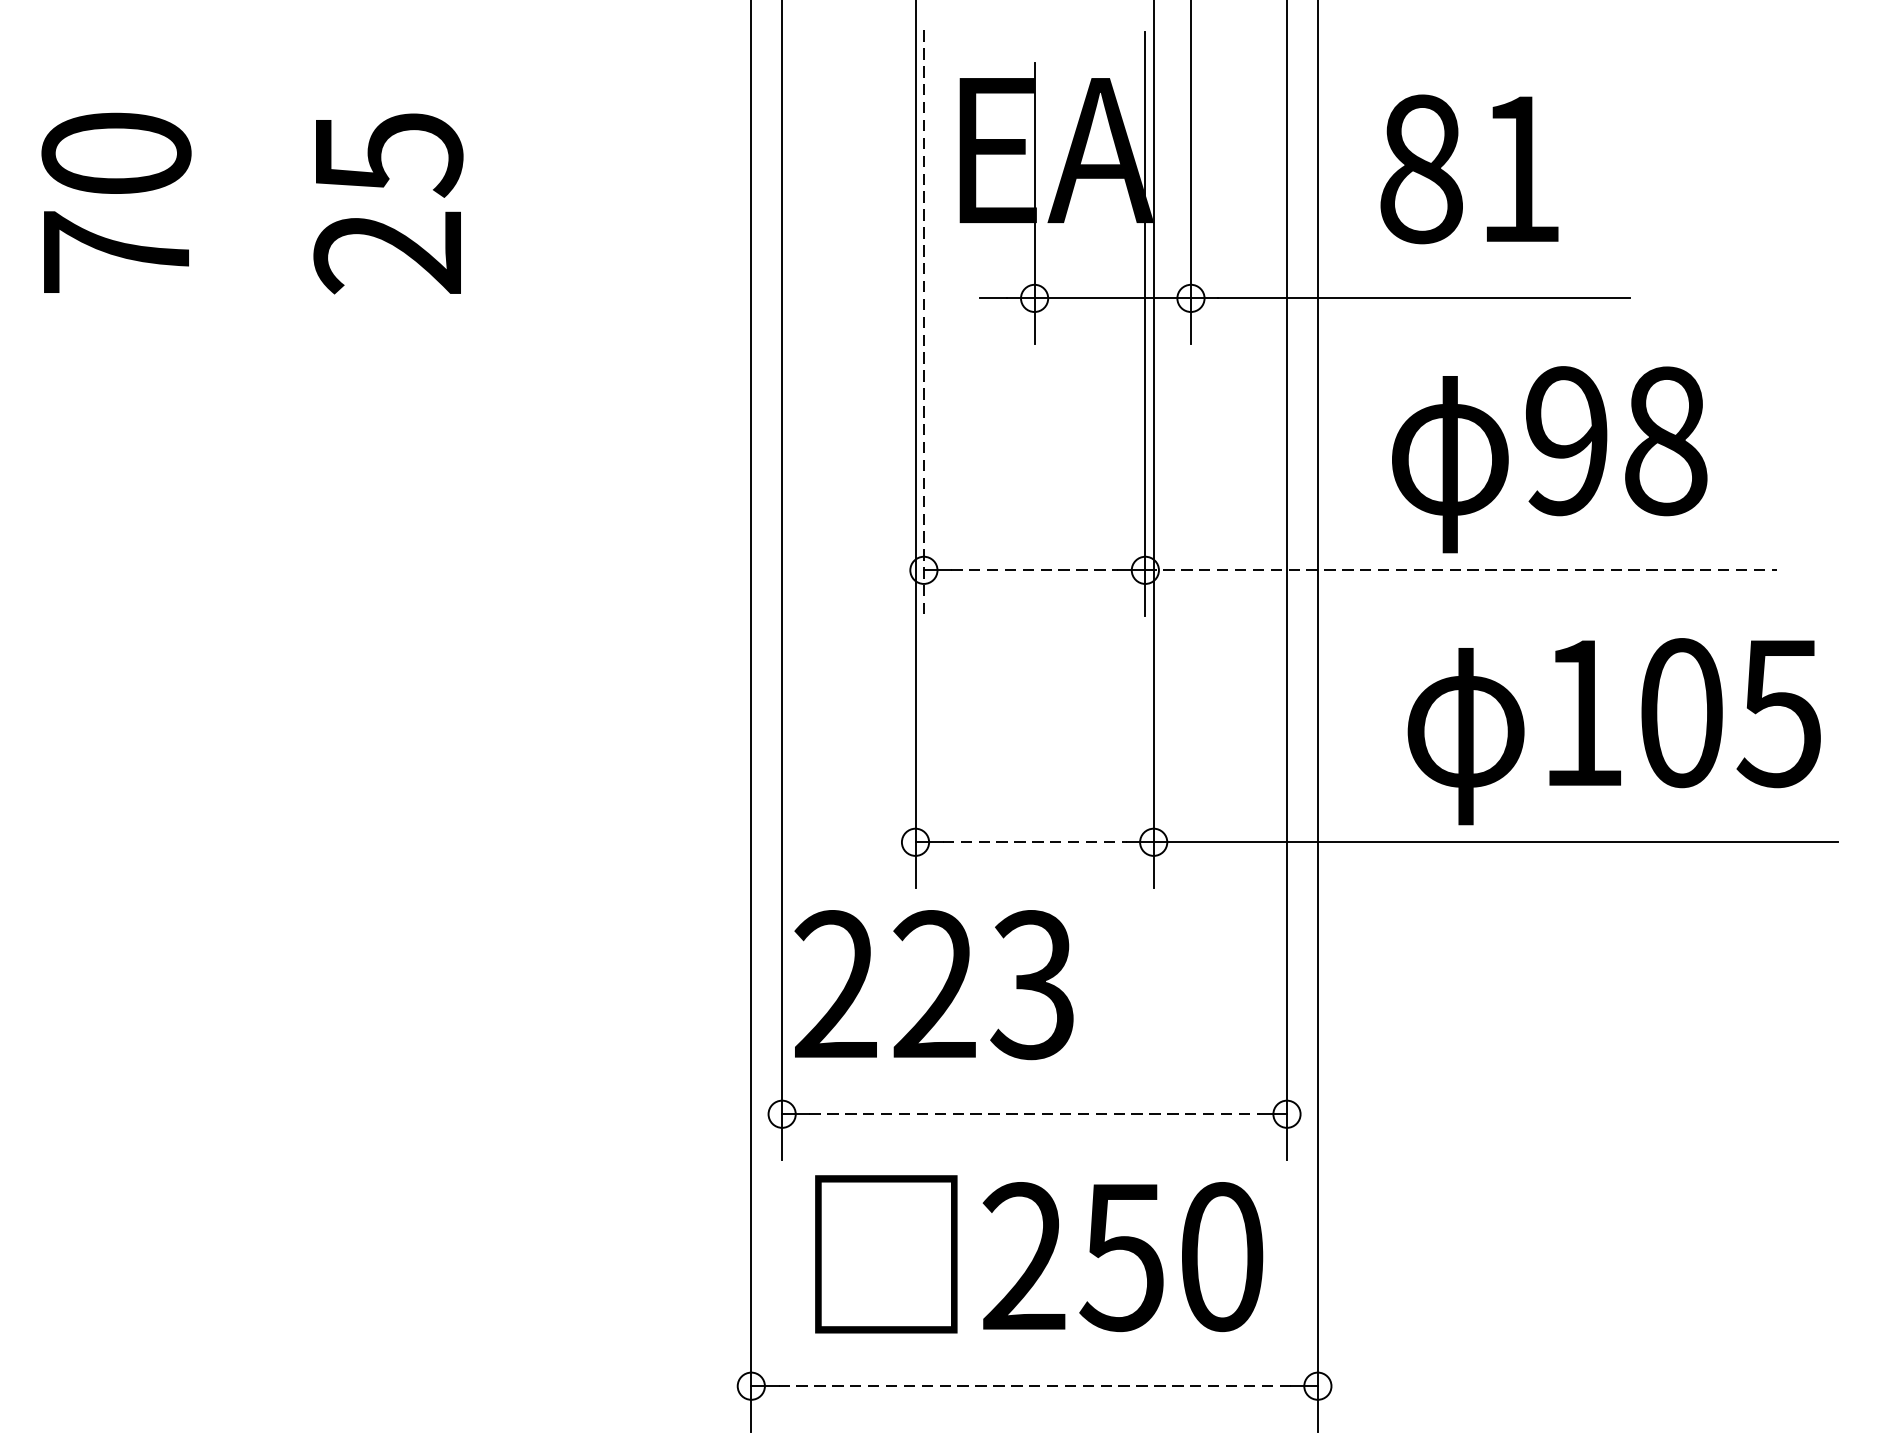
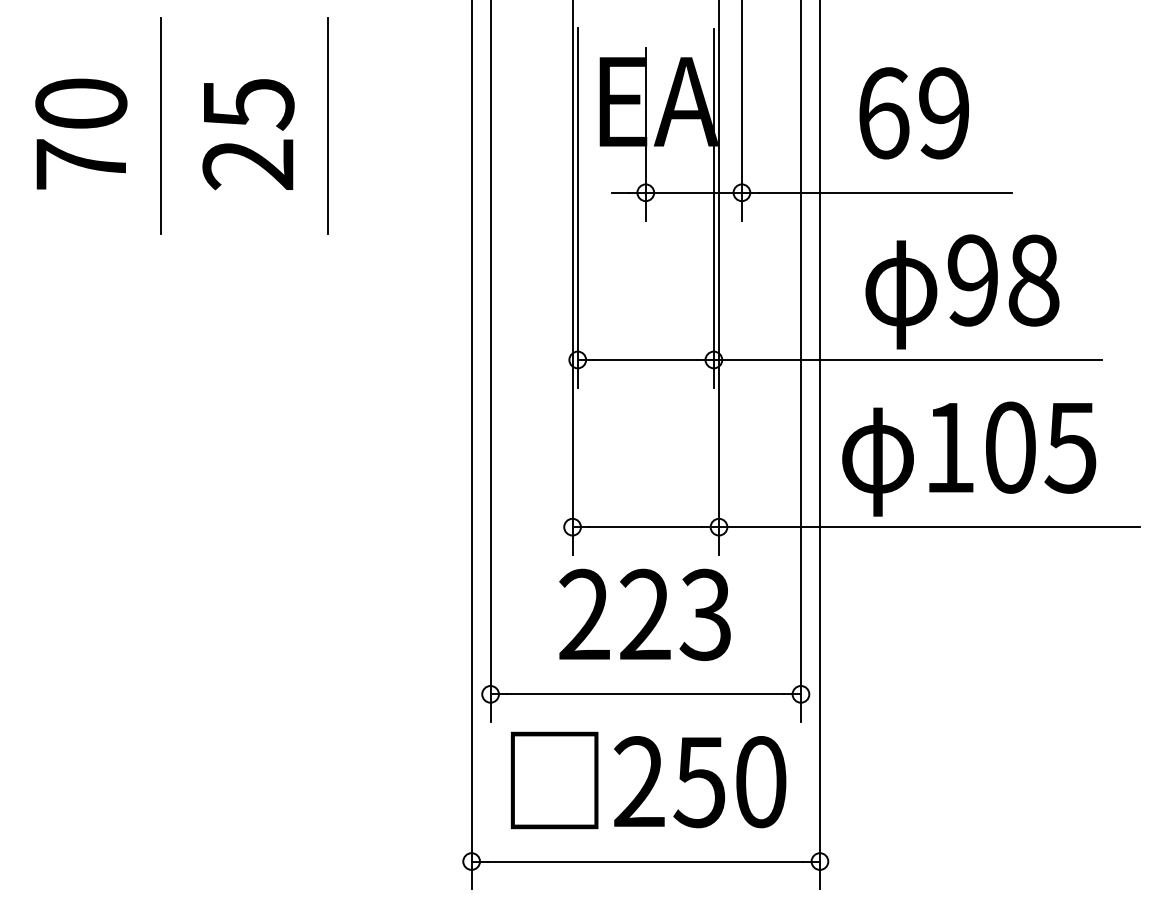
text: (1470, 169) -> (913, 113), 81 -> 69
line: (245, 188) -> (160, 125), added
line: (518, 188) -> (328, 125), added
line: (923, 322) -> (577, 207), dashed -> solid
line: (1035, 569) -> (646, 359), dashed -> solid
line: (1461, 569) -> (908, 359), dashed -> solid
text: (1614, 730) -> (969, 458), moved
line: (1035, 842) -> (646, 527), dashed -> solid
text: (933, 984) -> (644, 614), moved
line: (1035, 1114) -> (646, 694), dashed -> solid
line: (1035, 1386) -> (646, 861), dashed -> solid

